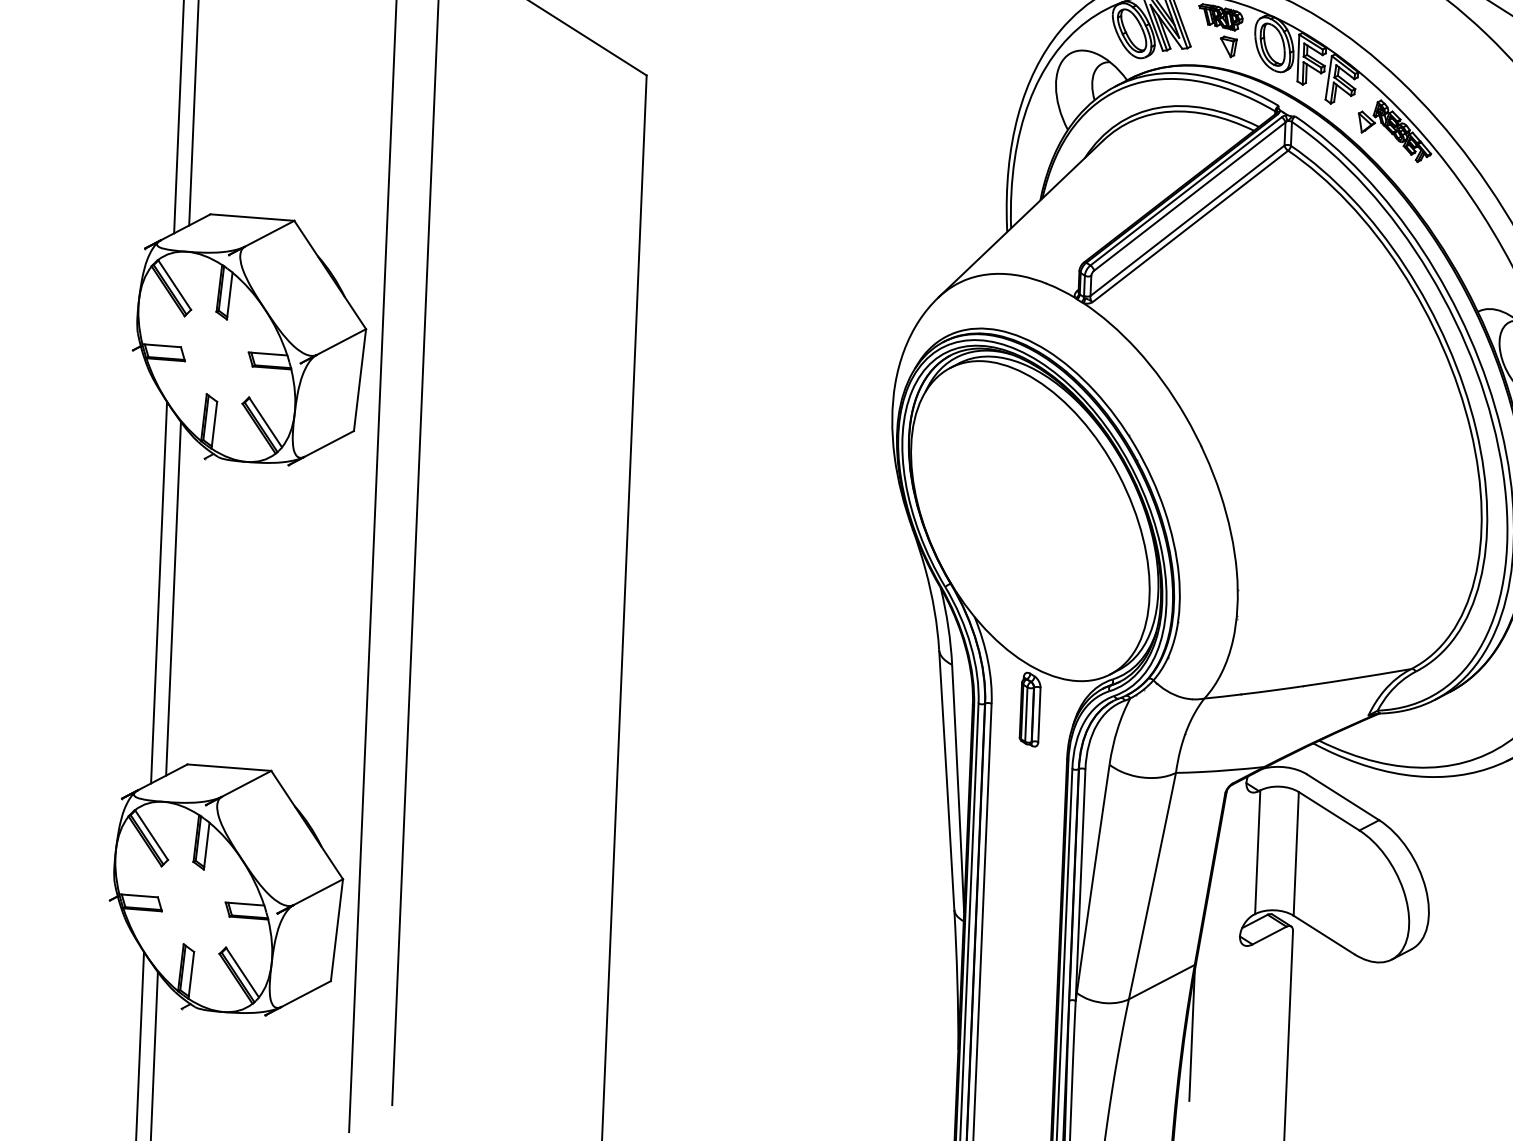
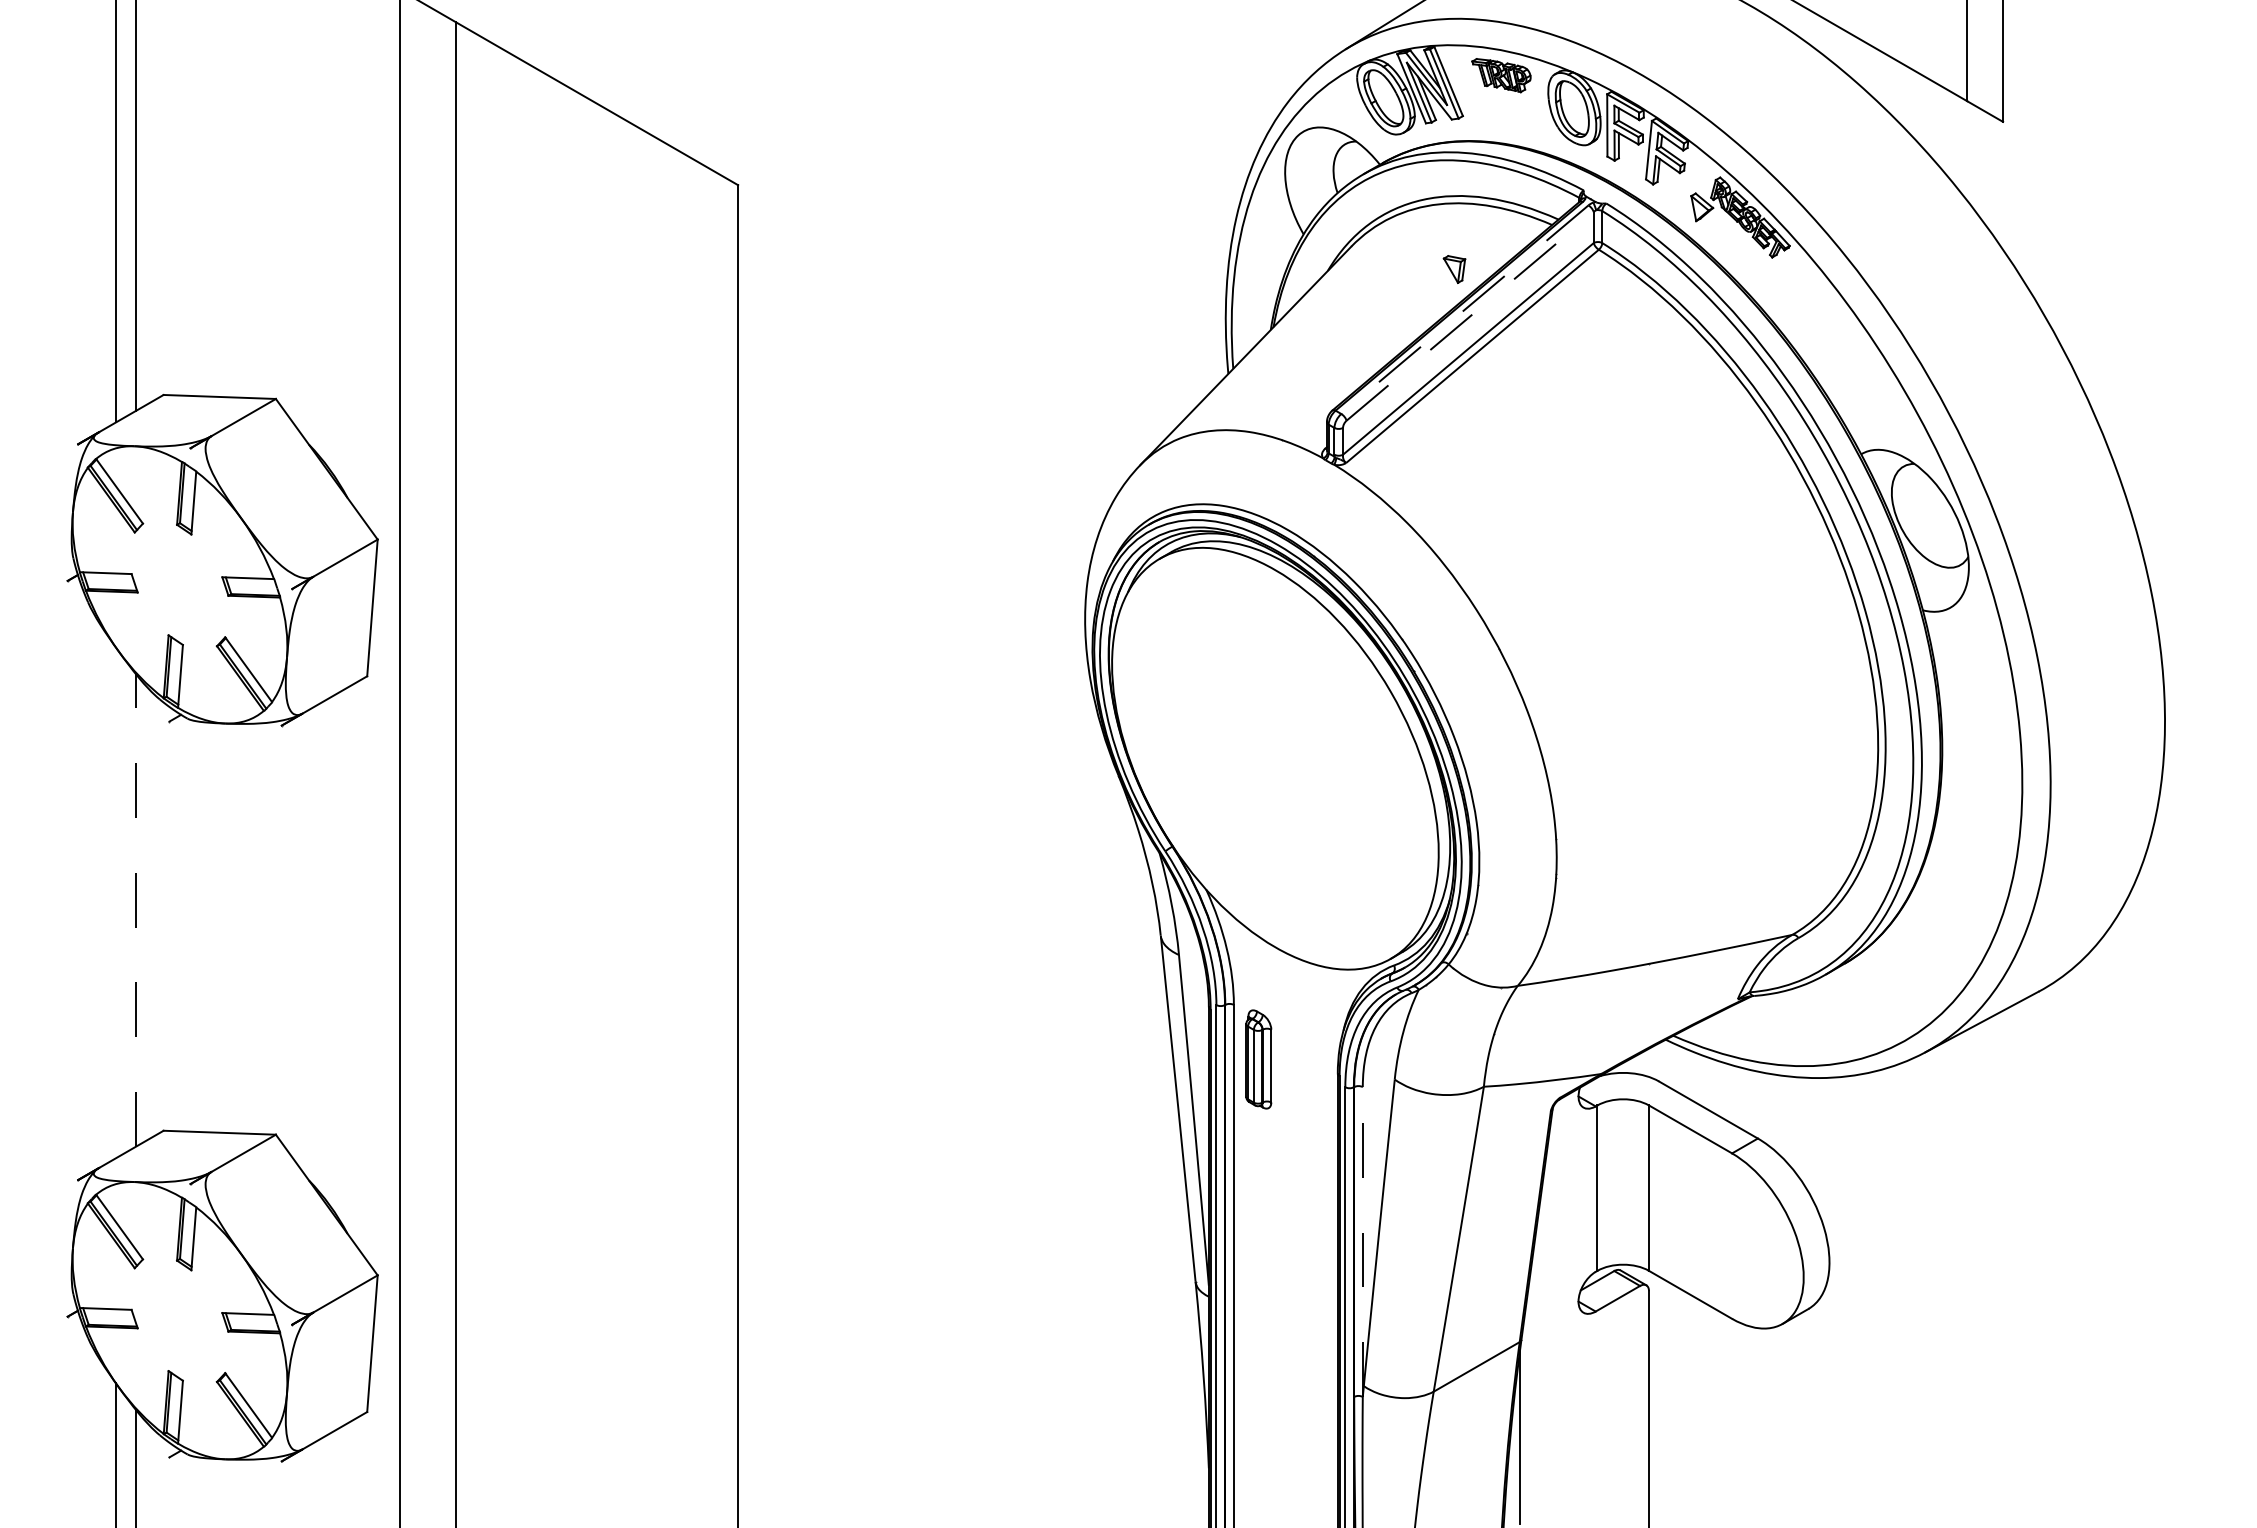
part: (1228, 46) -> (1454, 269), moved
line: (1185, 191) -> (1464, 309), solid -> dashed
line: (1190, 196) -> (1470, 316), solid -> dashed
line: (159, 592) -> (116, 902), removed
line: (173, 598) -> (135, 910), solid -> dashed
part: (1030, 709) -> (1258, 1059), moved
line: (1080, 885) -> (1362, 1242), solid -> dashed

